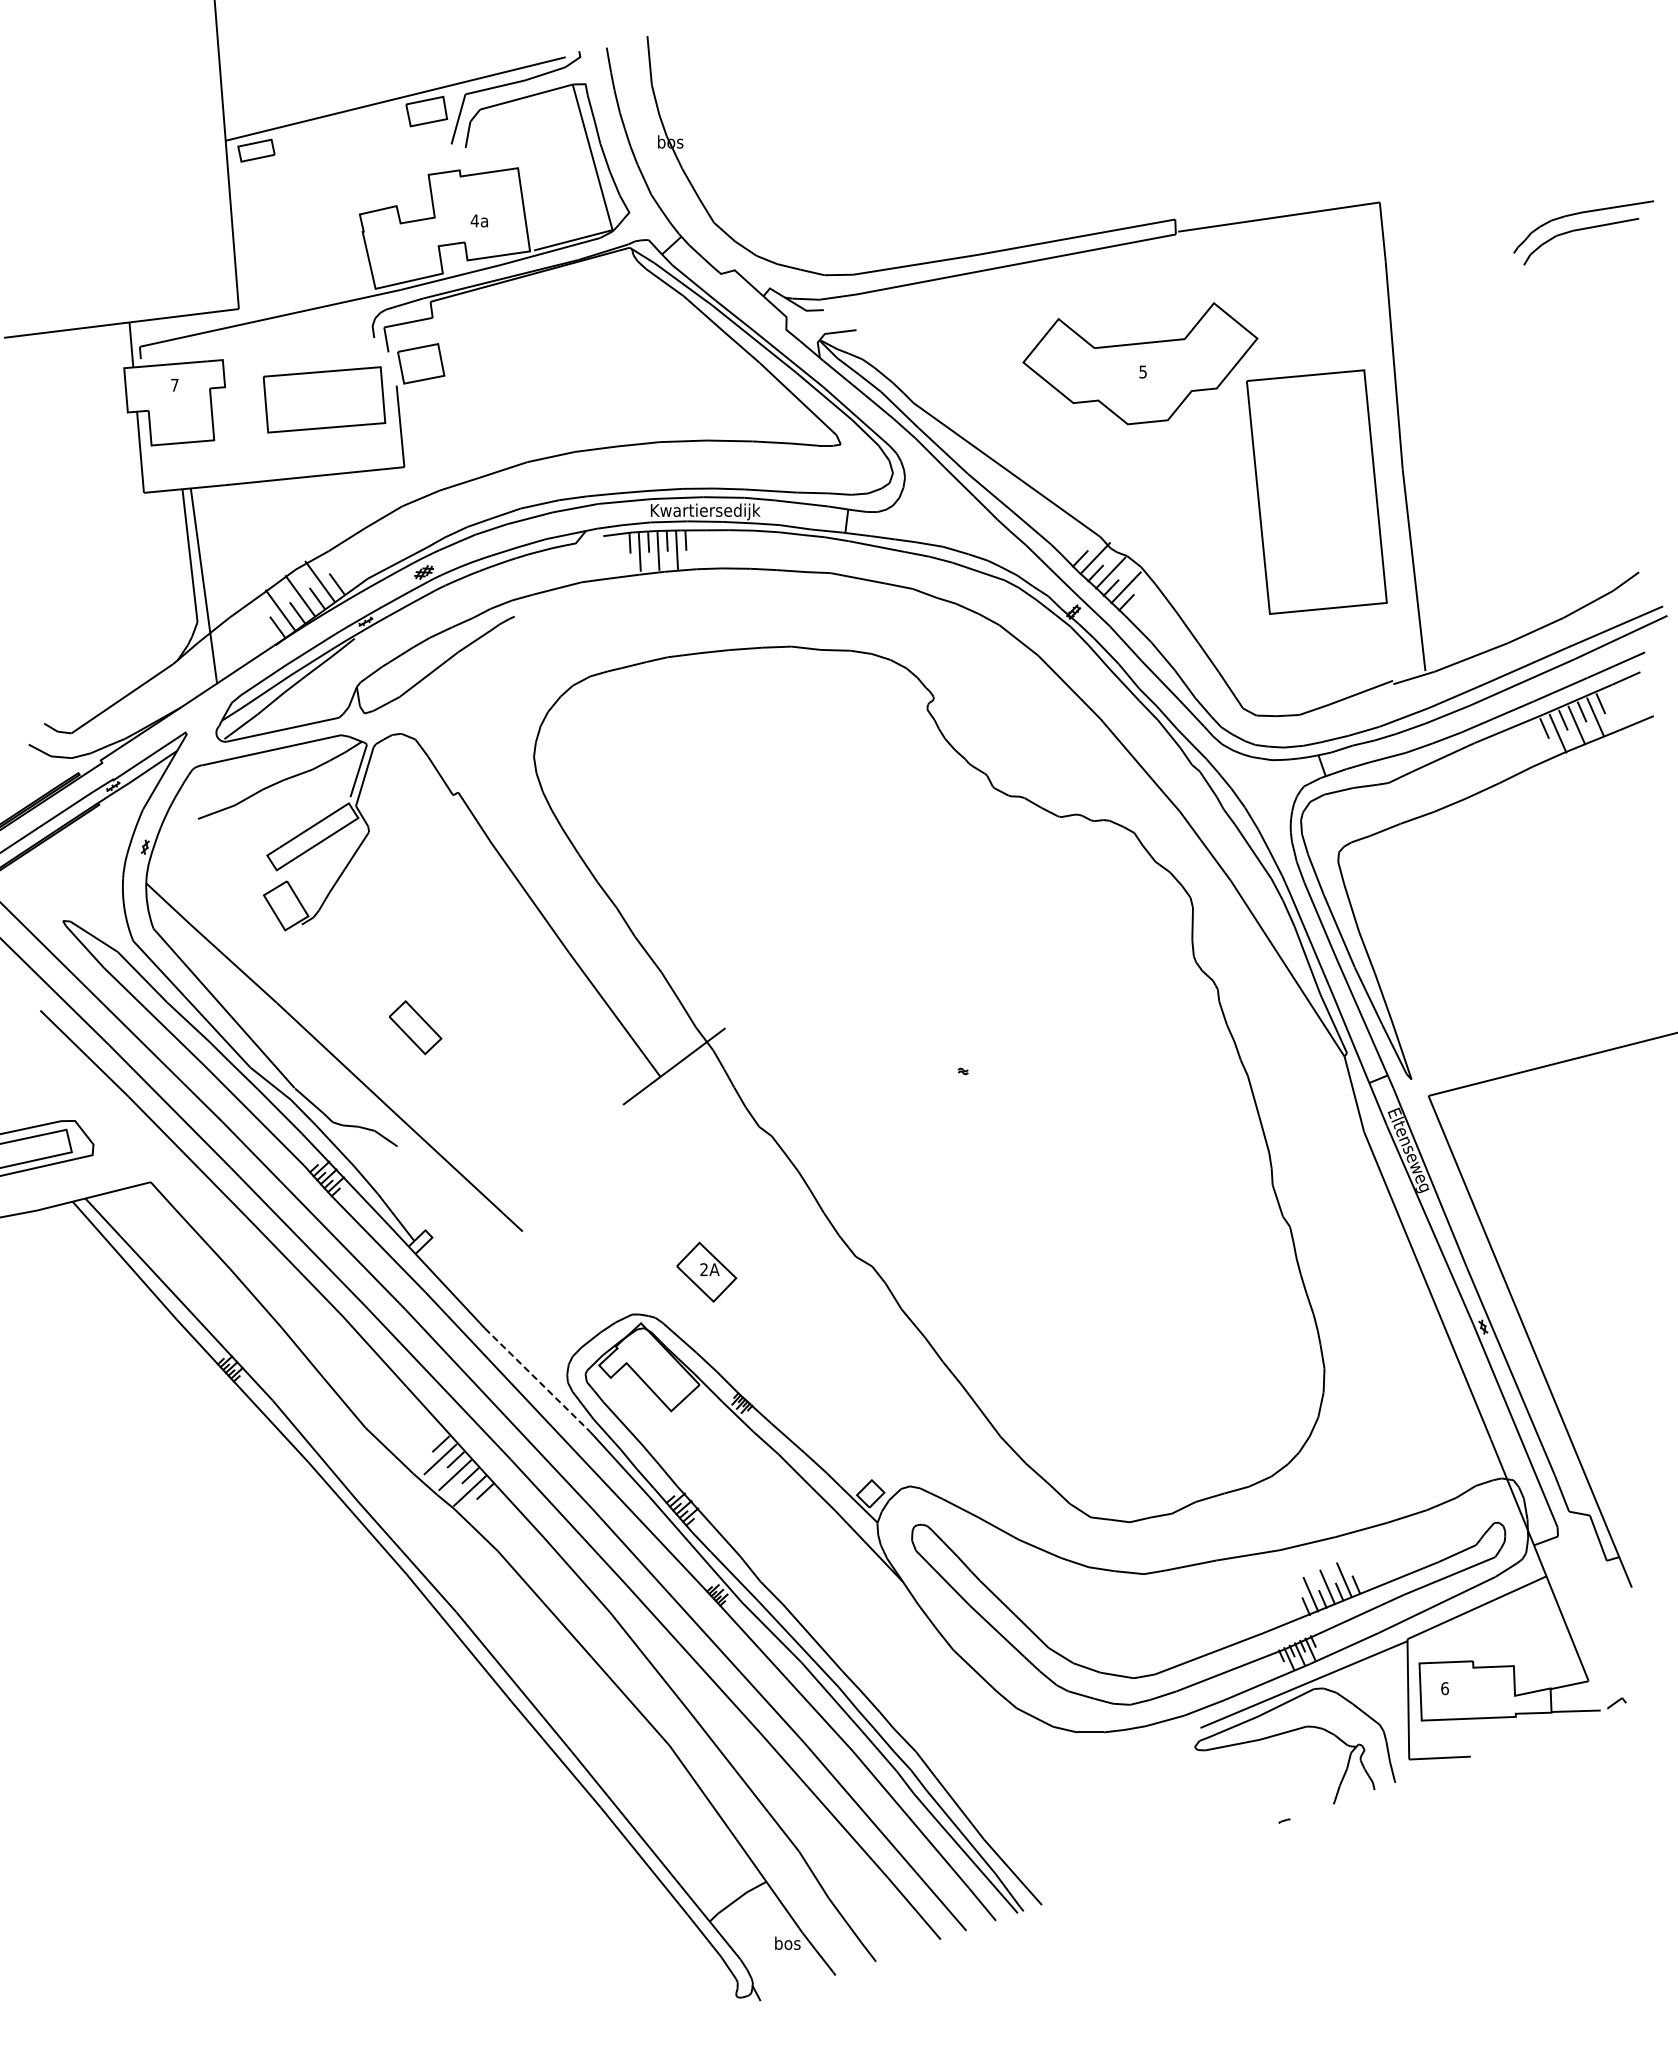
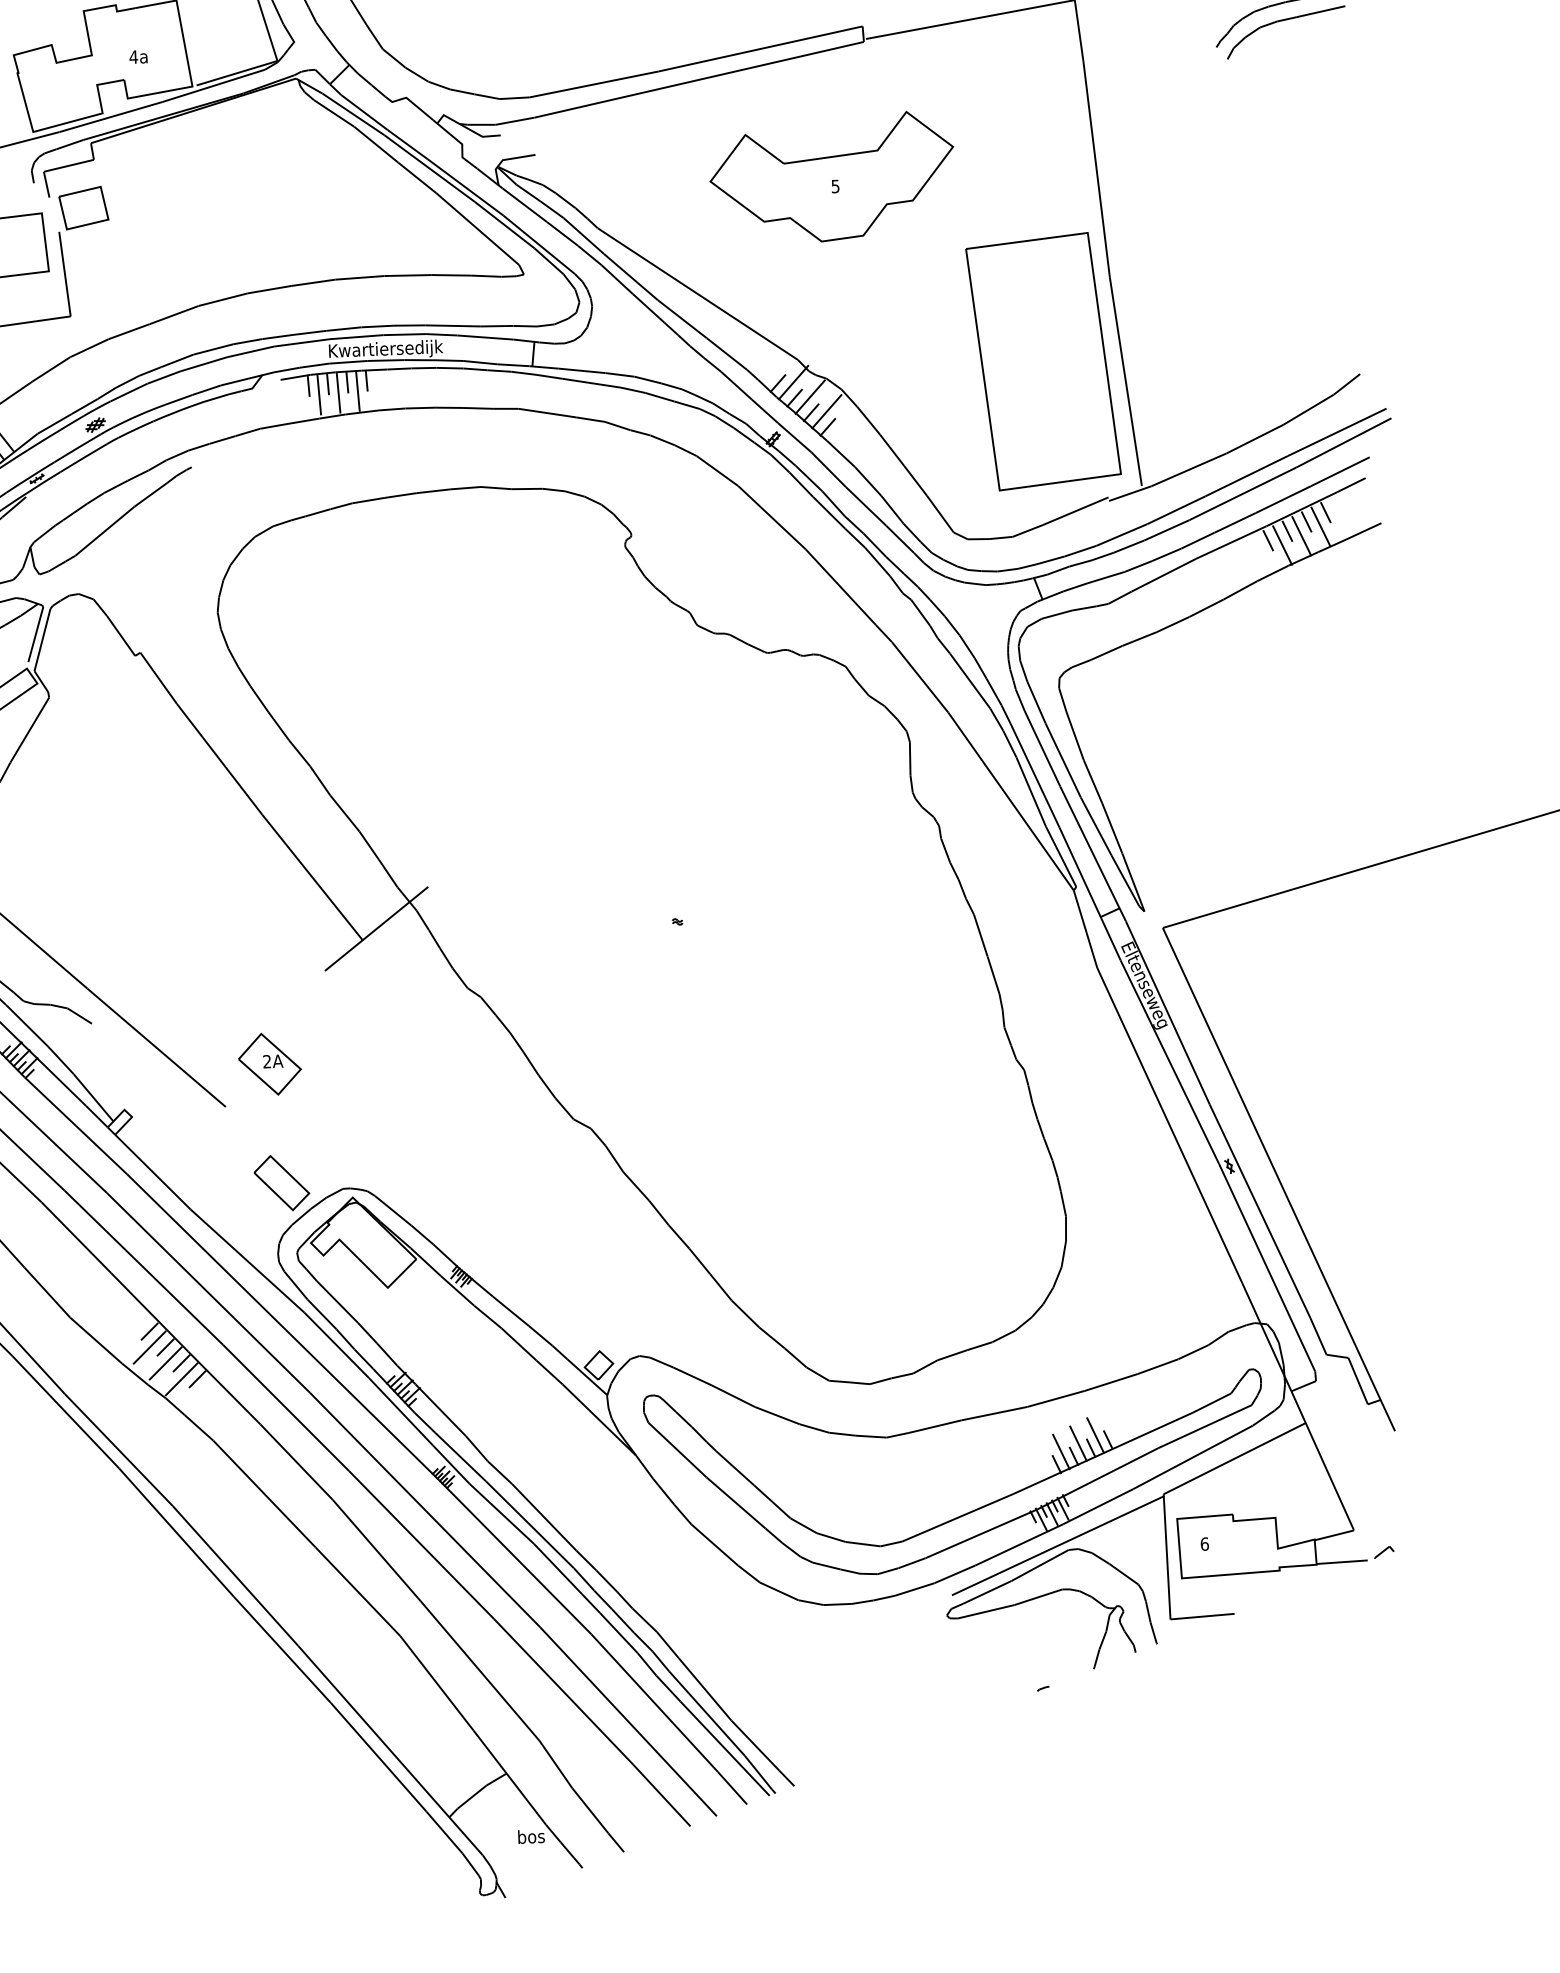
part: (1316, 491) -> (1043, 361), moved
part: (415, 1027) -> (281, 1182), moved
part: (706, 1271) -> (269, 1063), moved
line: (537, 1380) -> (247, 1261), dashed -> solid

